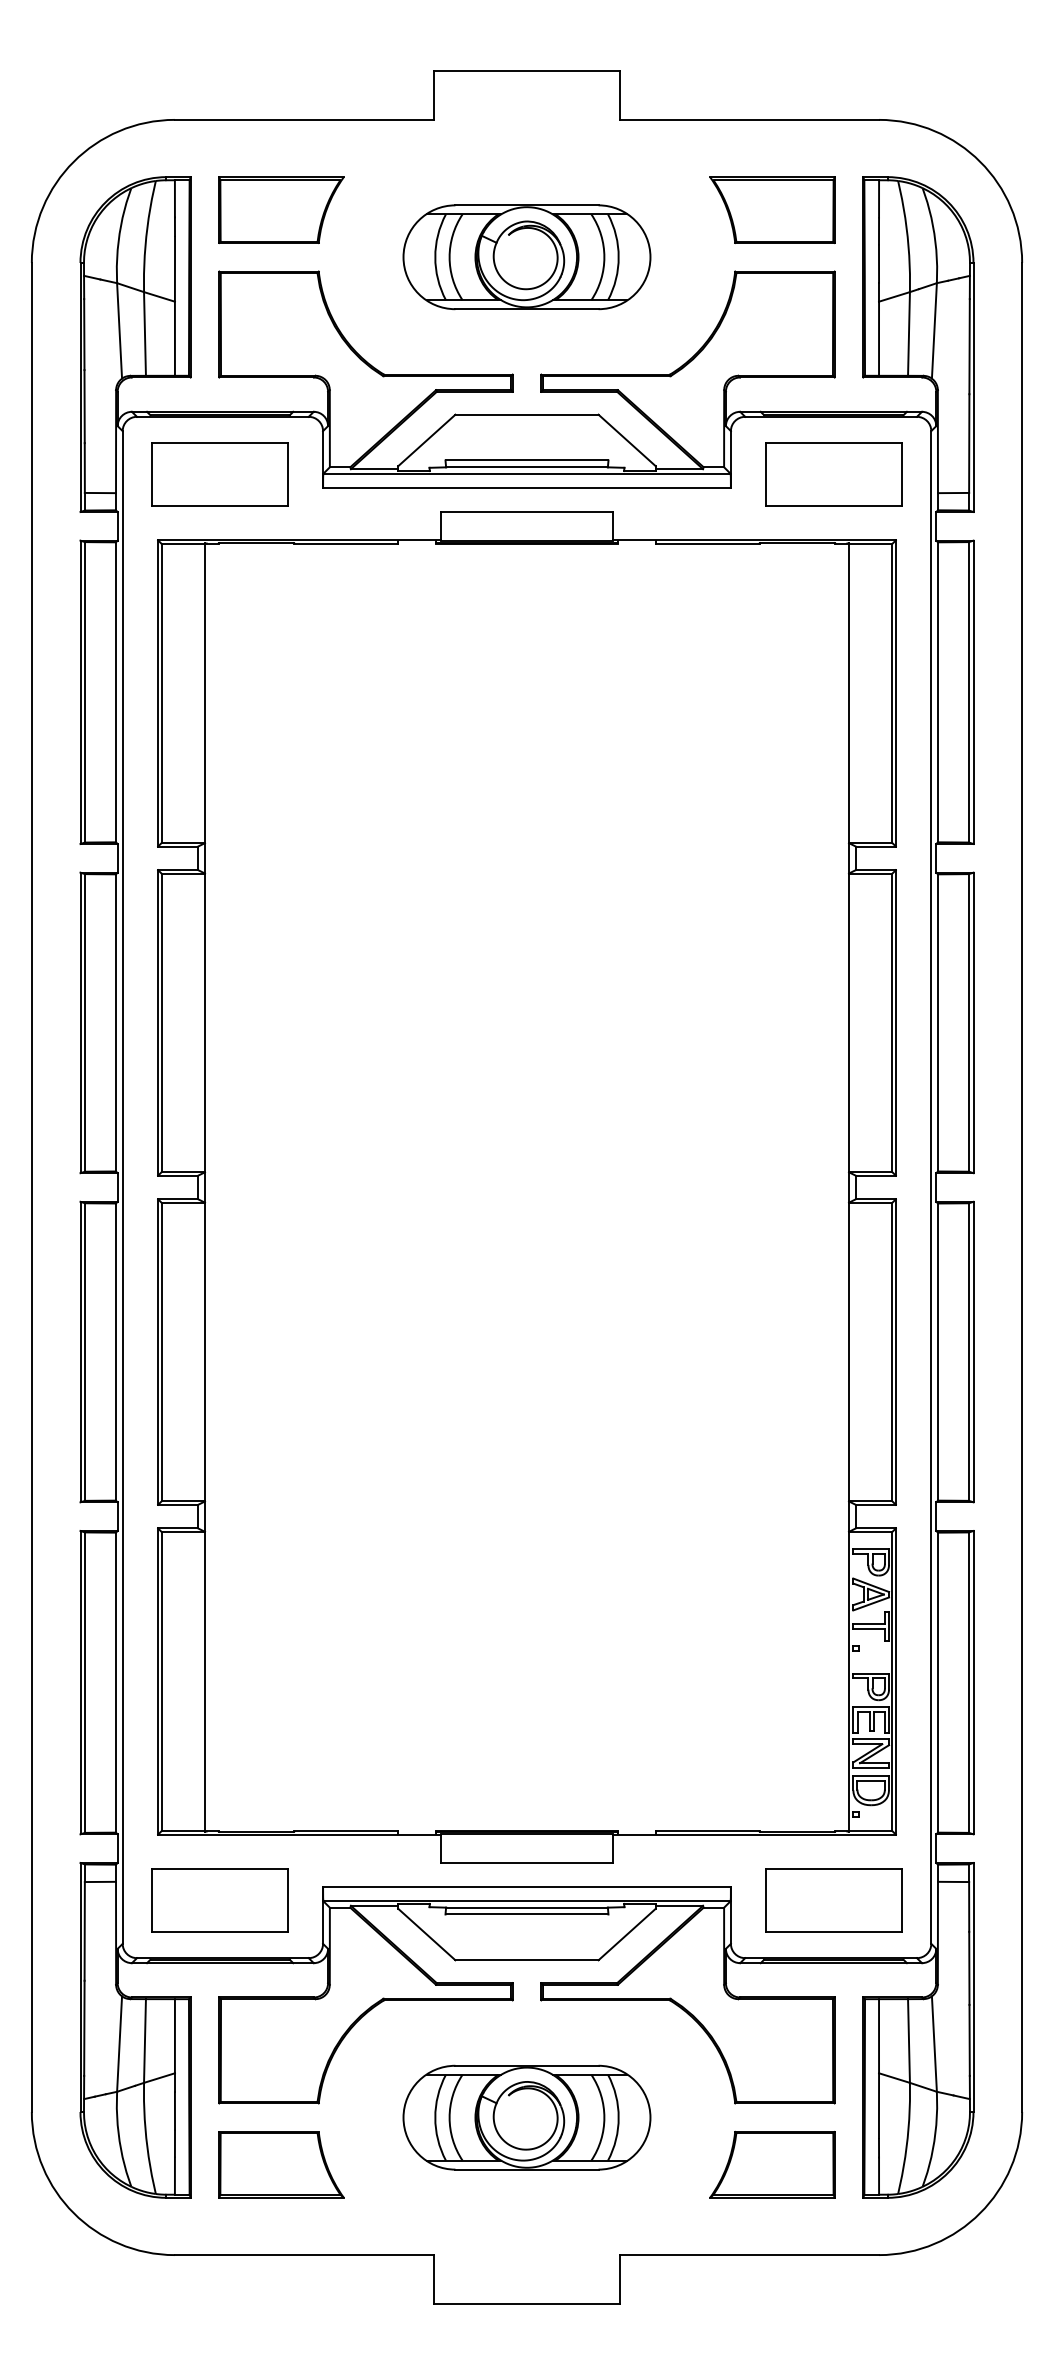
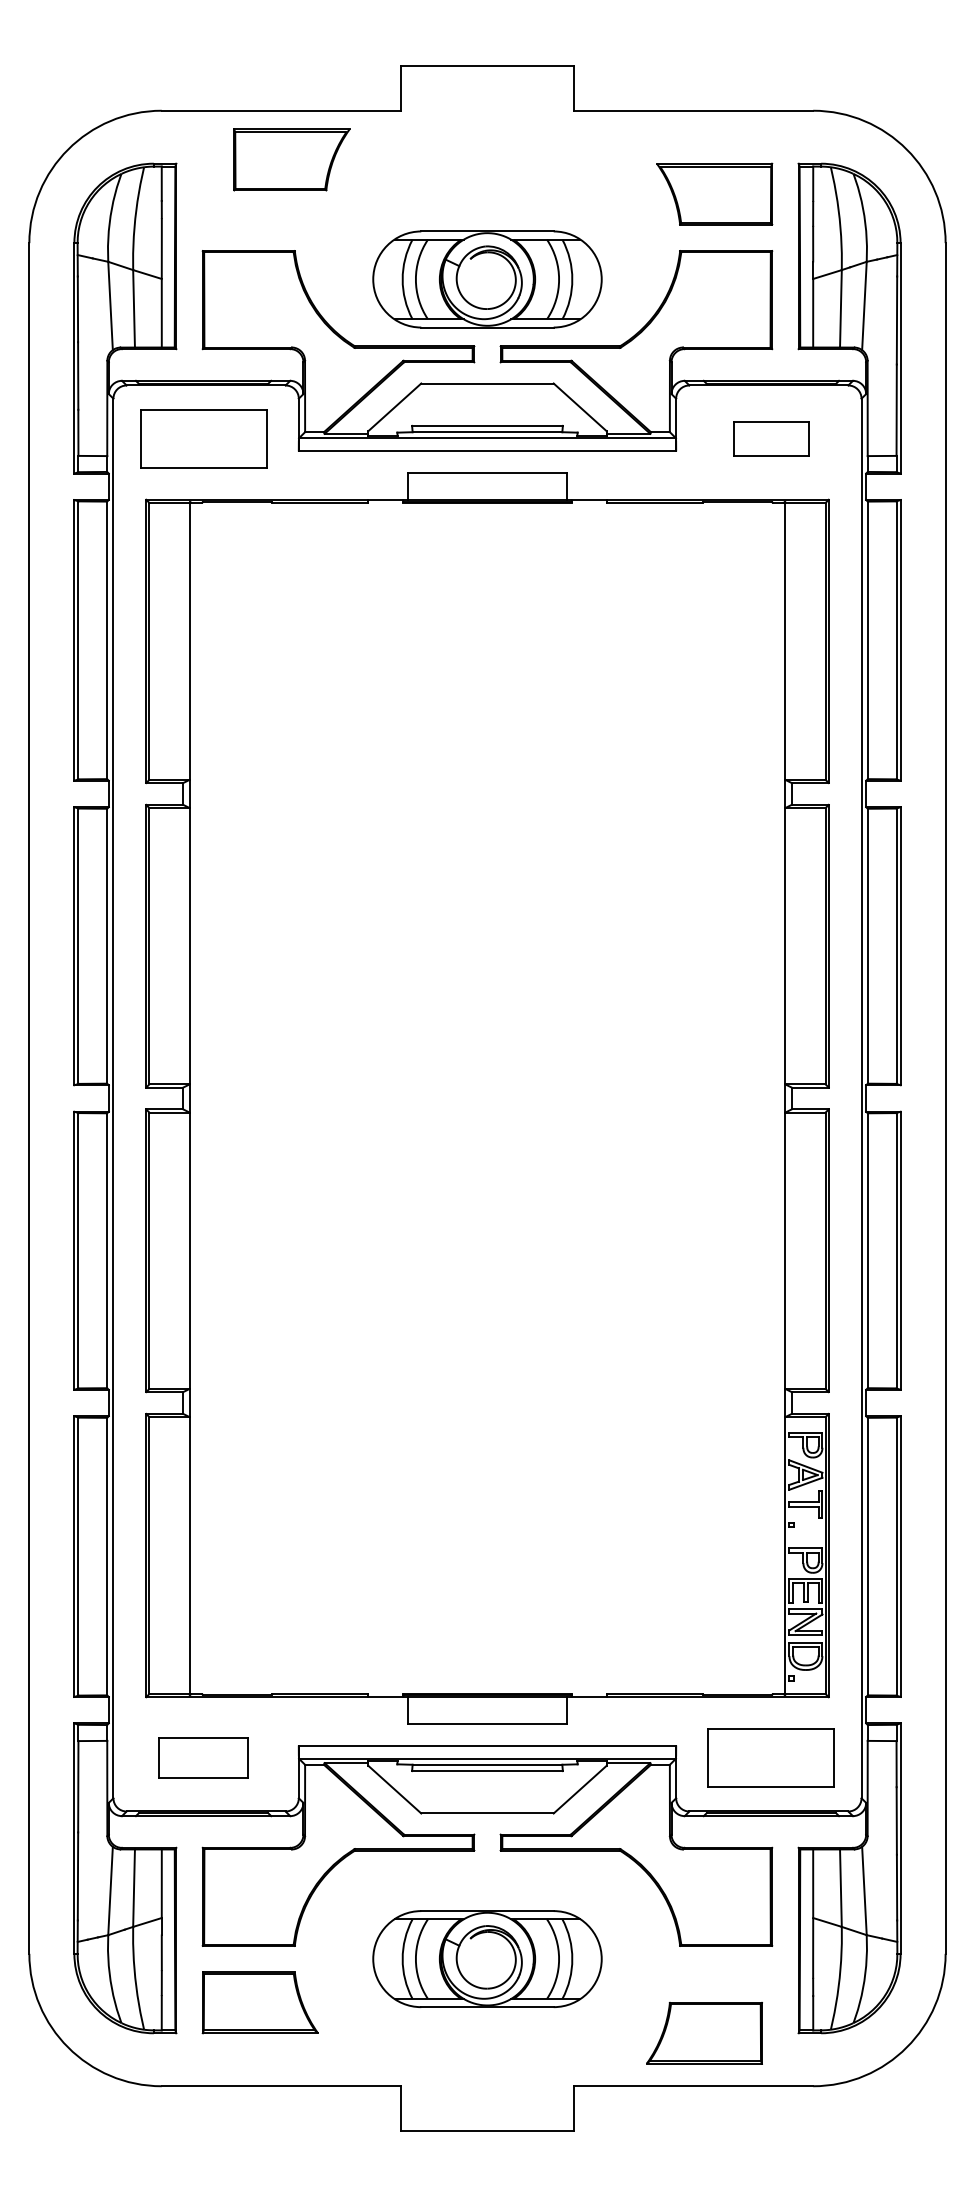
part: (281, 209) -> (291, 159), moved
part: (526, 257) -> (487, 279), moved
part: (833, 474) -> (771, 438), size x0.6
part: (219, 1900) -> (203, 1758), size x0.7
part: (772, 2164) -> (704, 2032), moved

